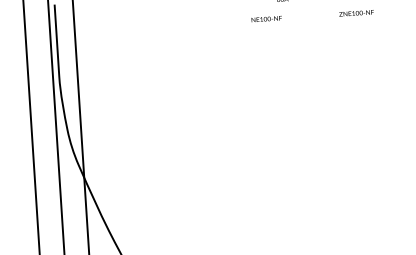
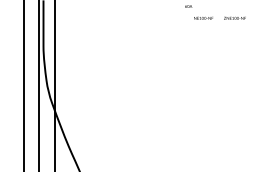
text: (266, 17) -> (203, 17), moved

